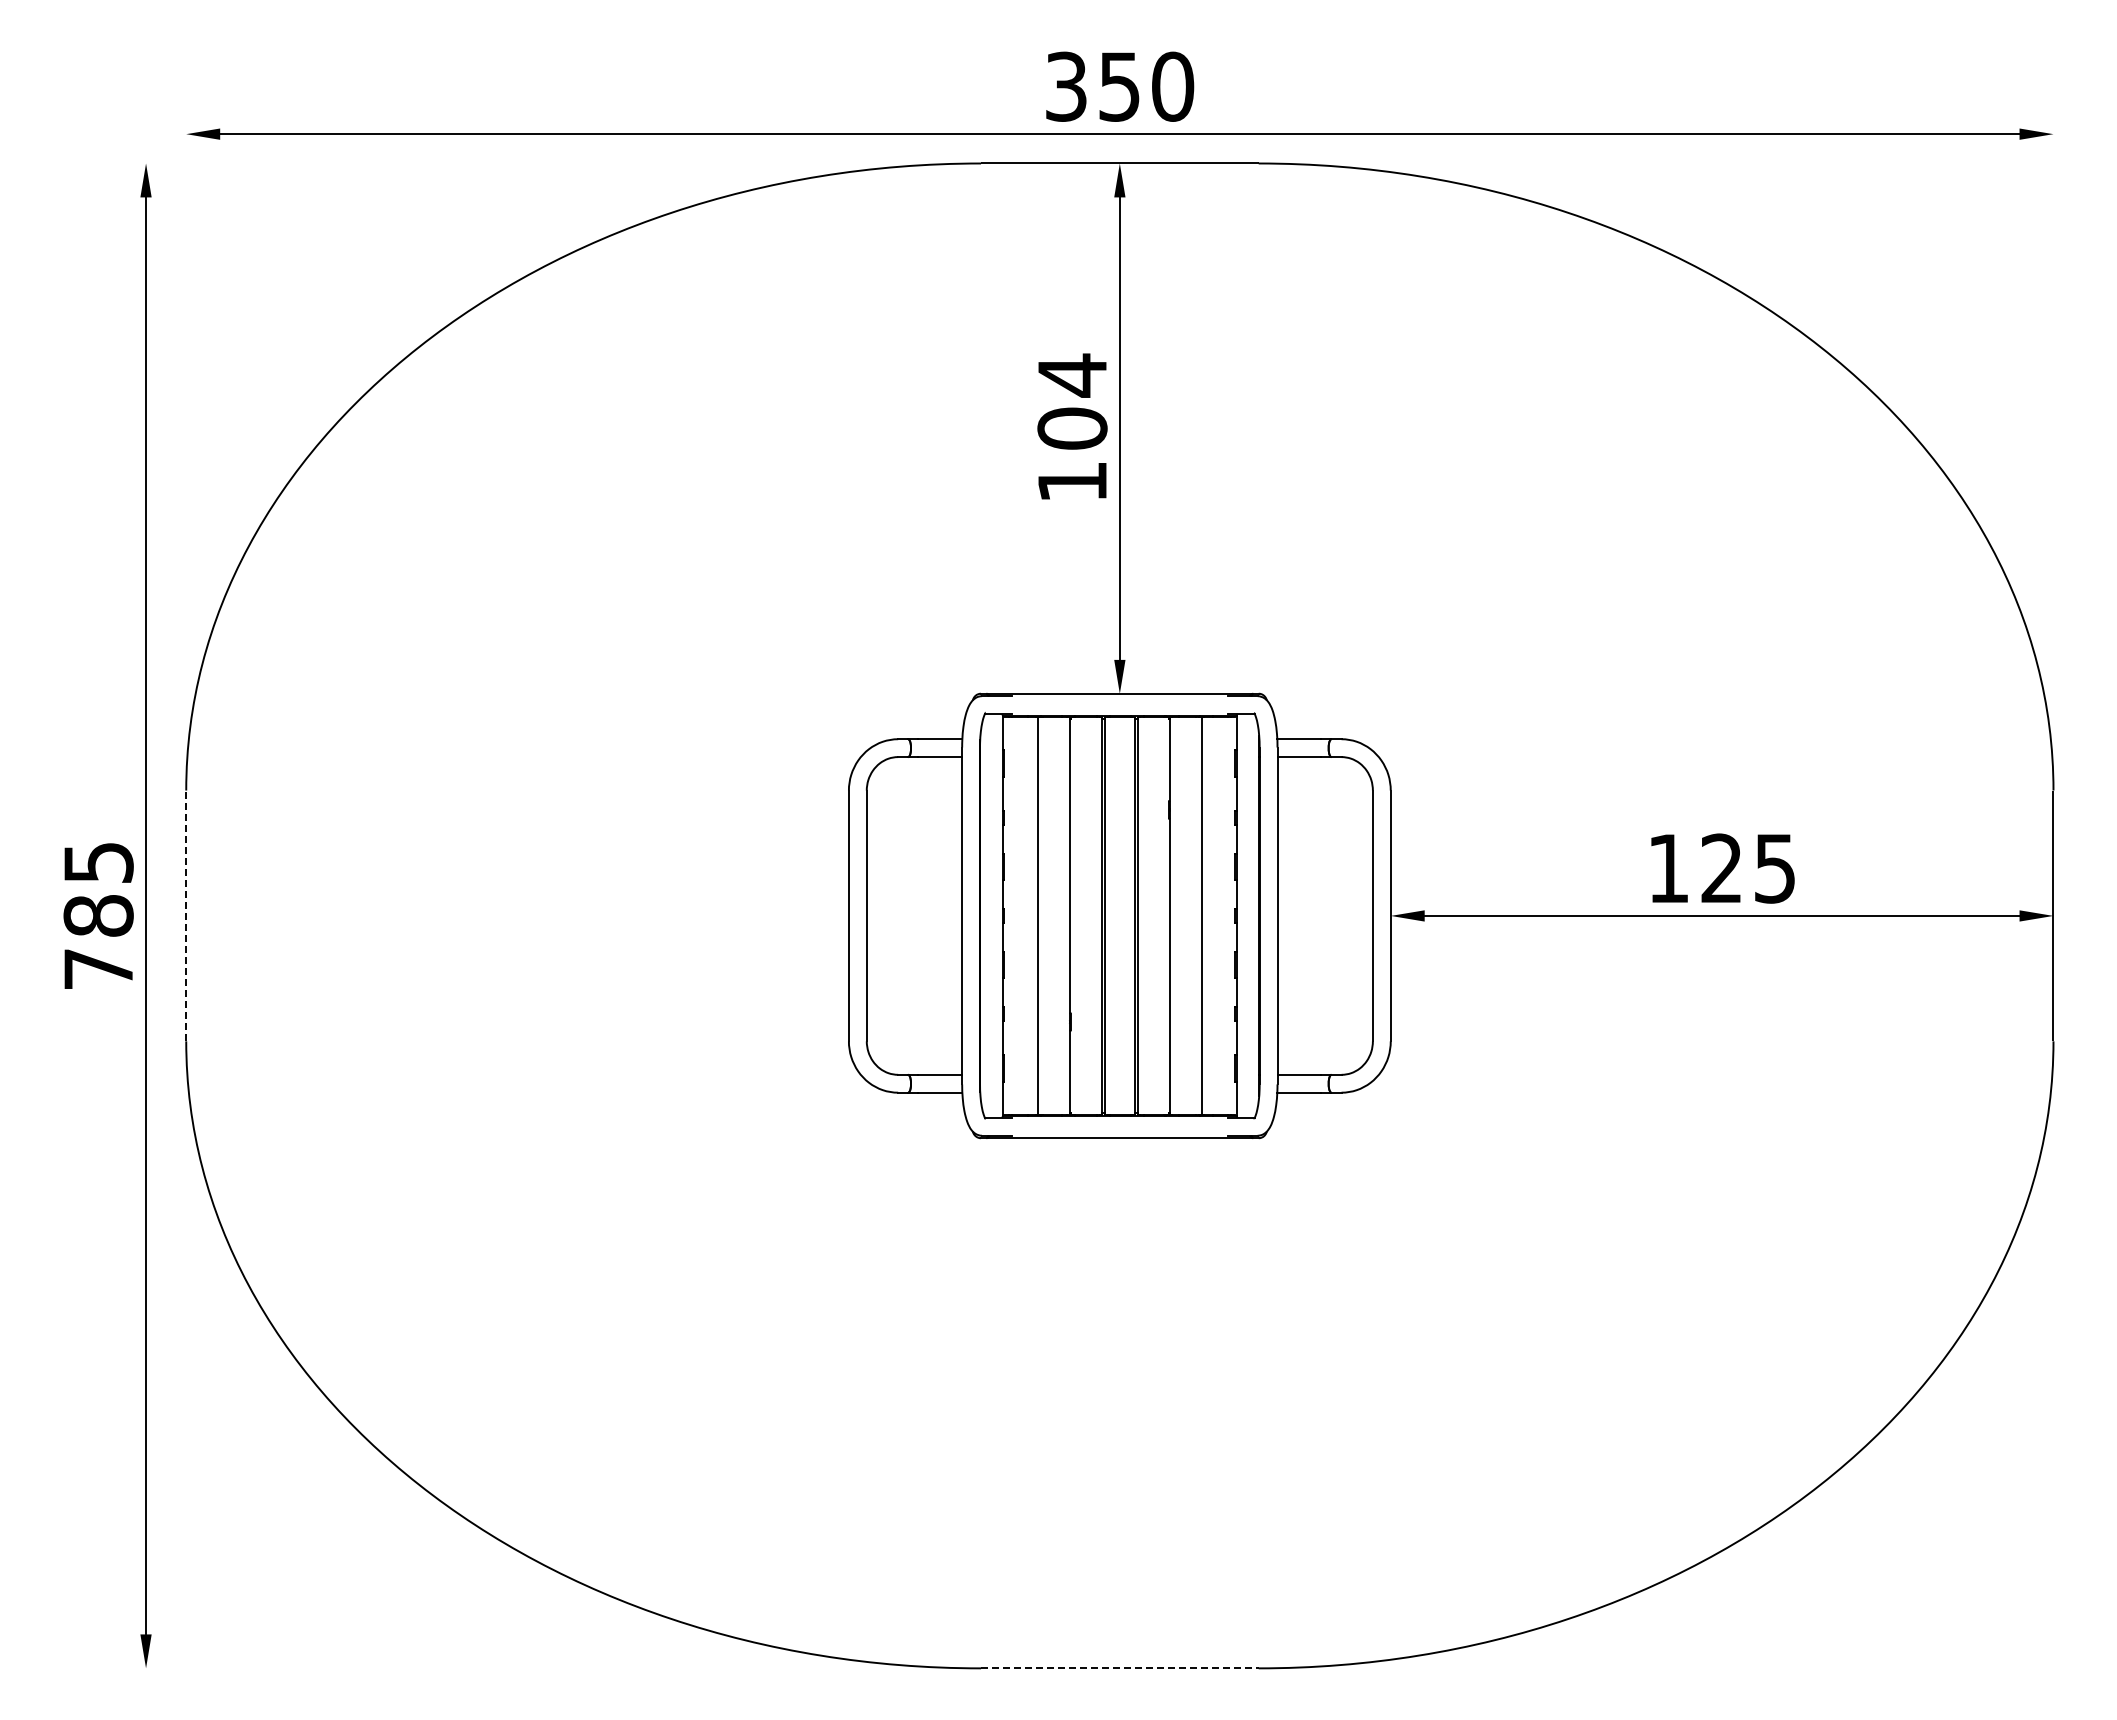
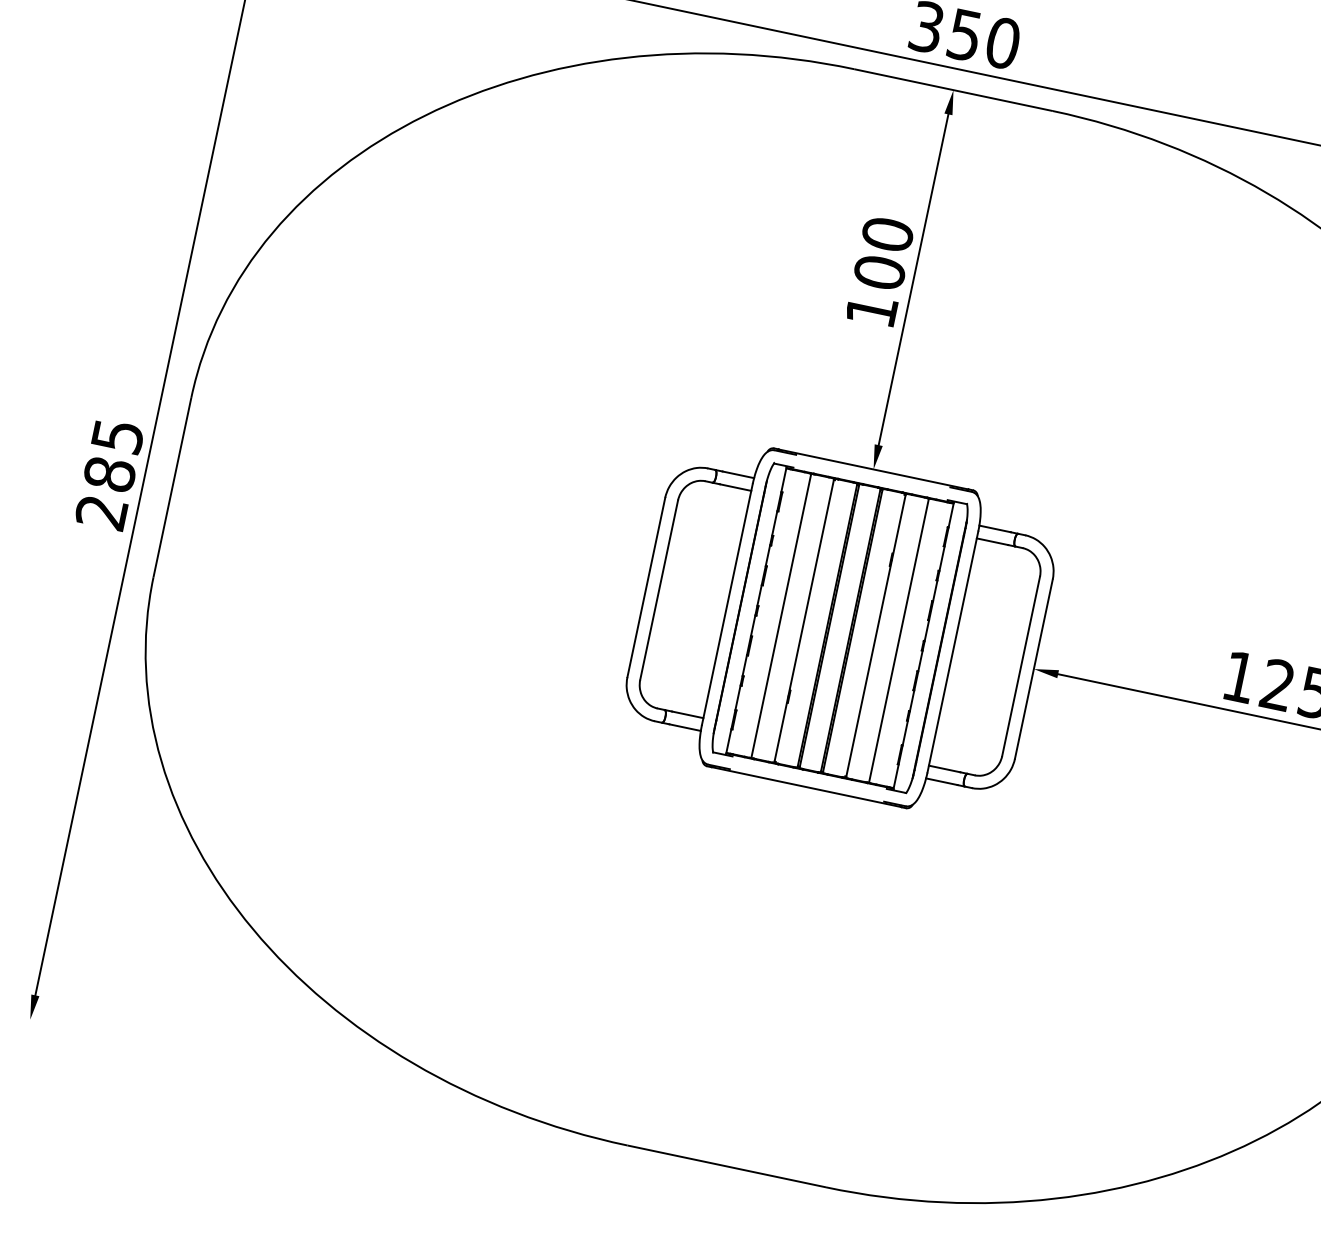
text: (1072, 375) -> (887, 234), 104 -> 100
line: (186, 915) -> (172, 487), dashed -> solid
text: (97, 969) -> (100, 512), 785 -> 285
line: (1119, 1668) -> (726, 1166), dashed -> solid

